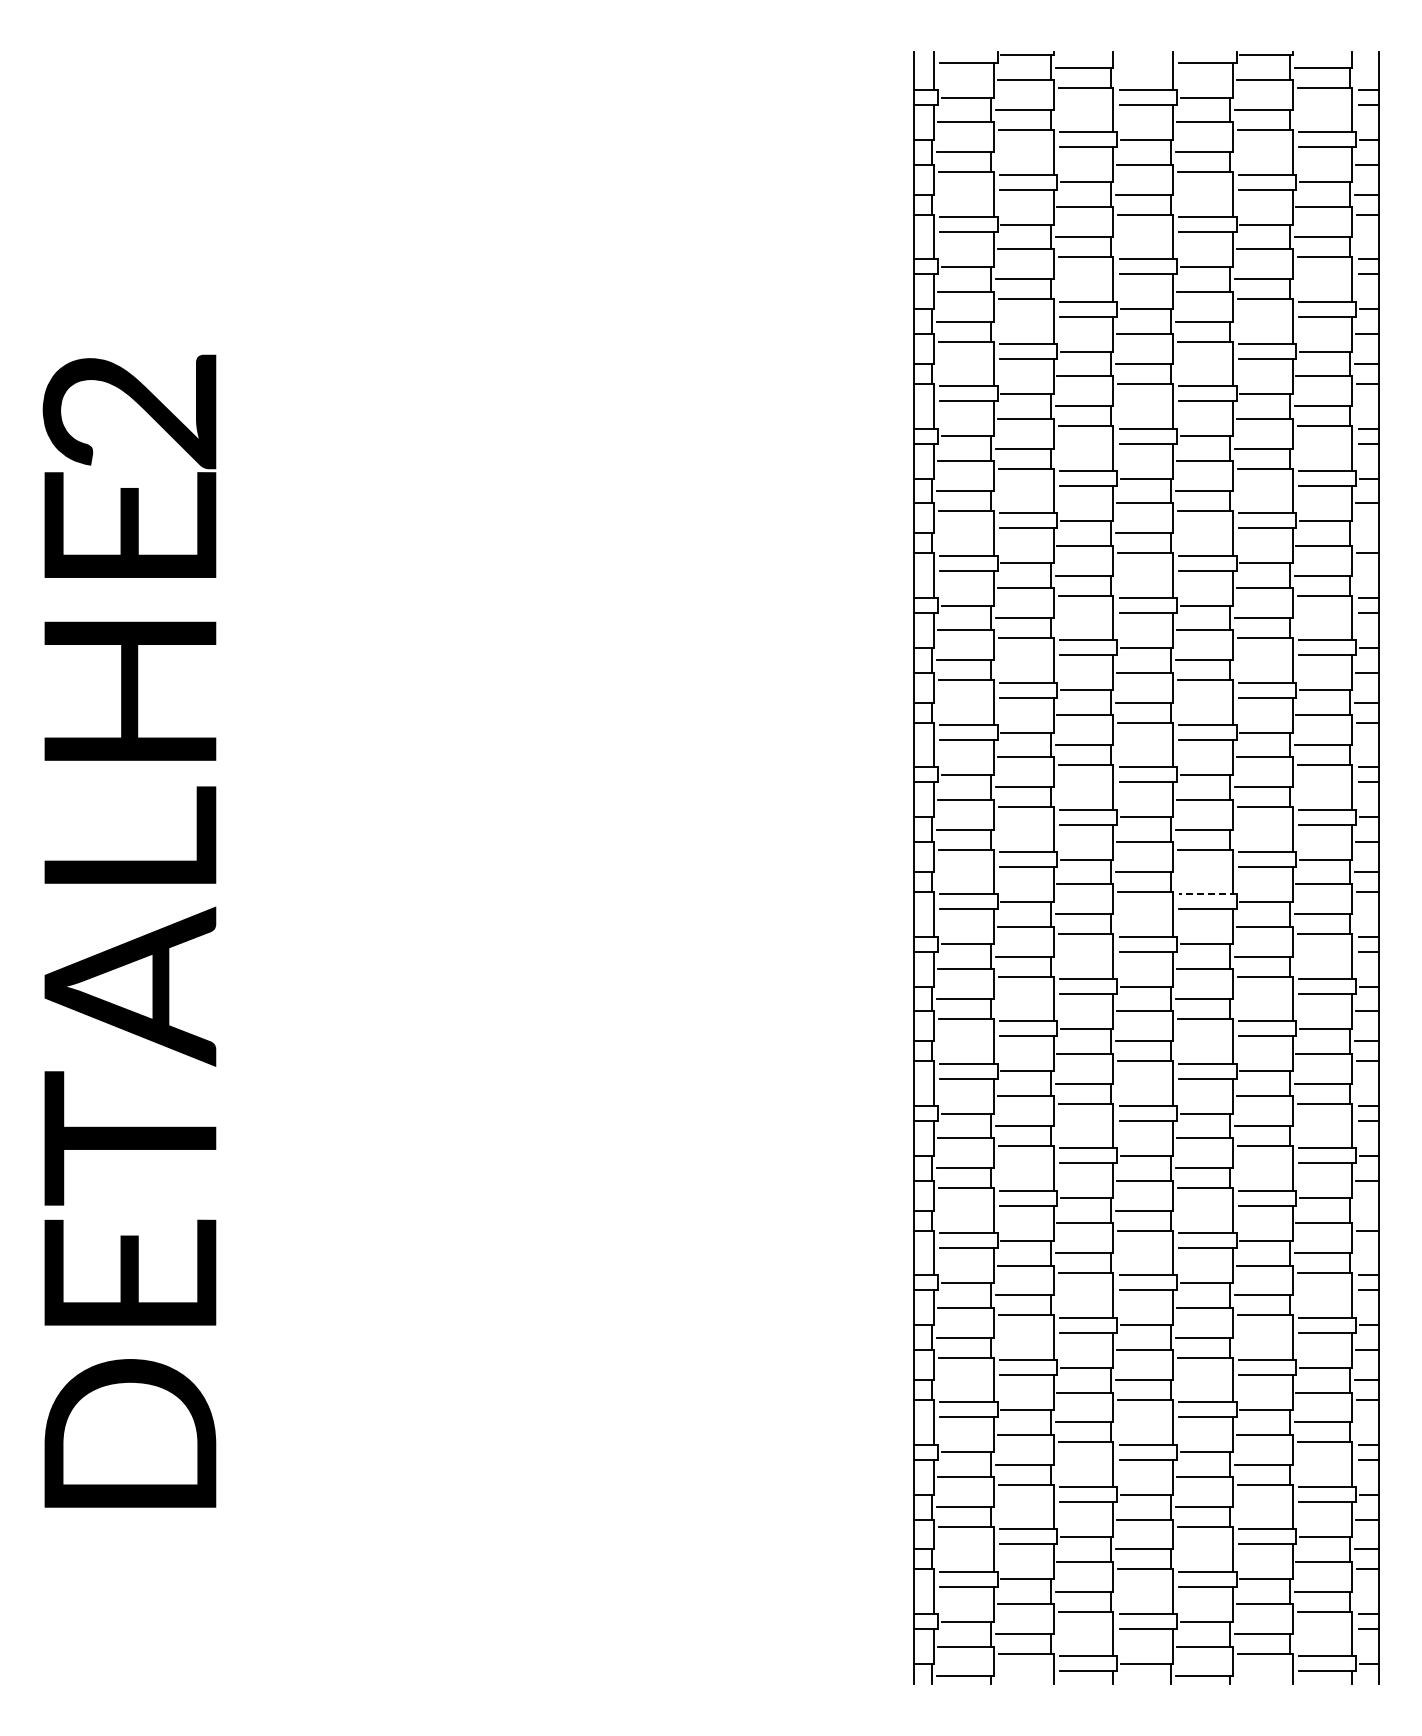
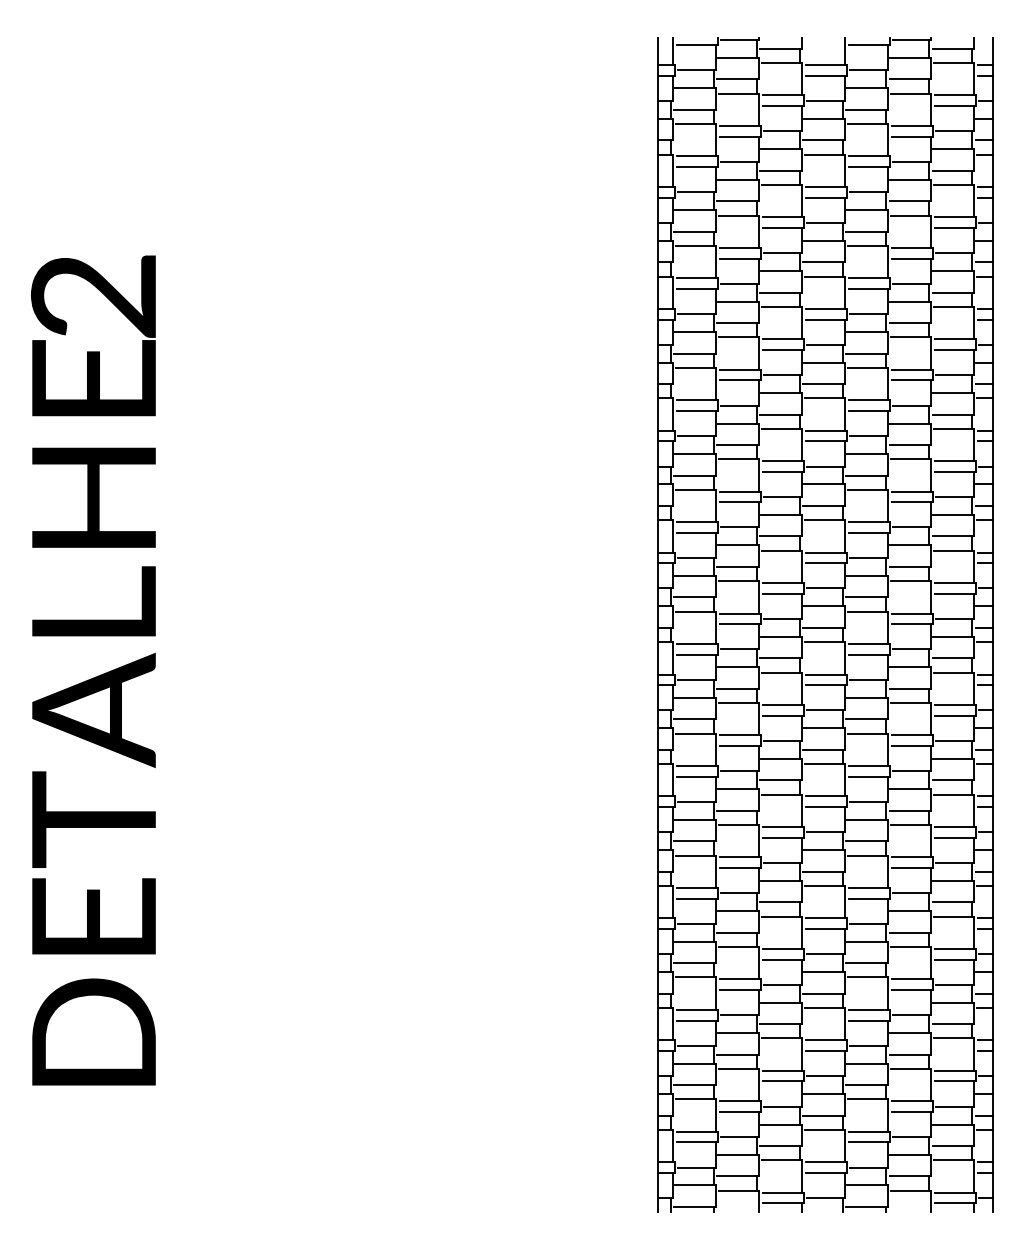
line: (1366, 533) -> (983, 384), added
line: (1207, 894) -> (869, 644), dashed -> solid
line: (1366, 1210) -> (983, 871), added

